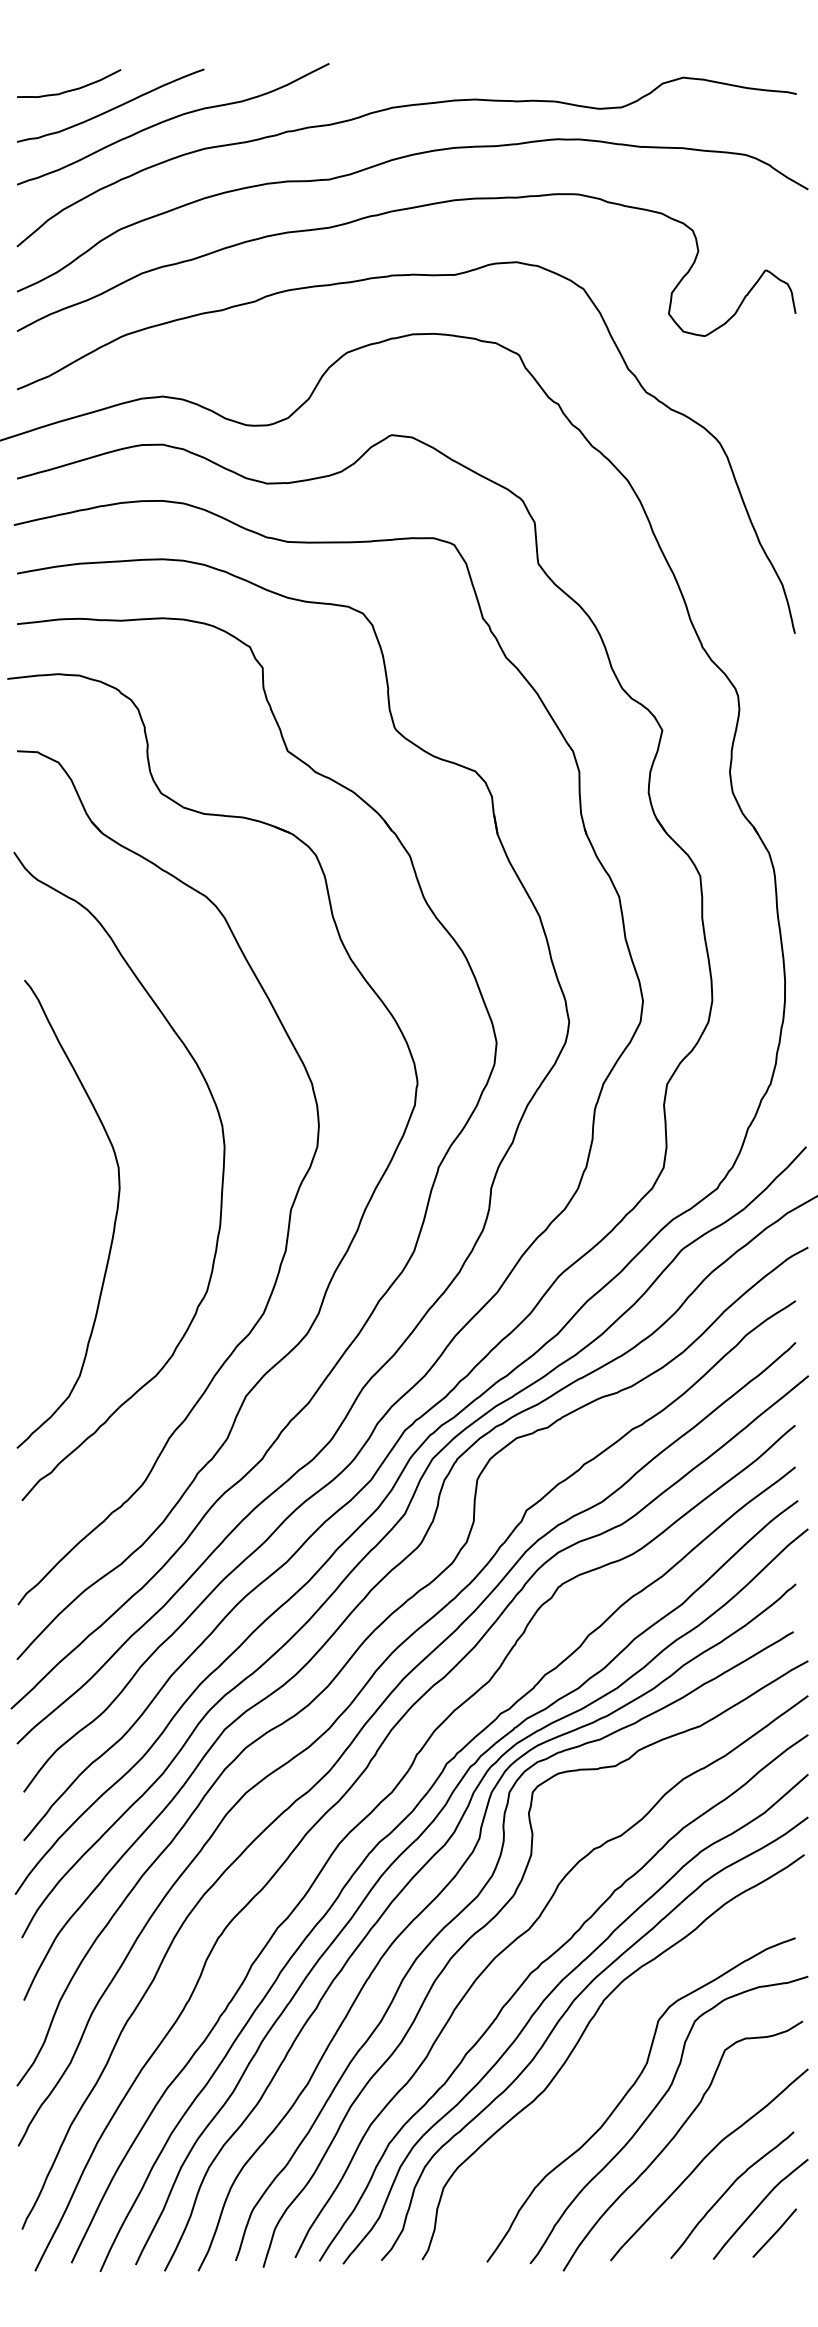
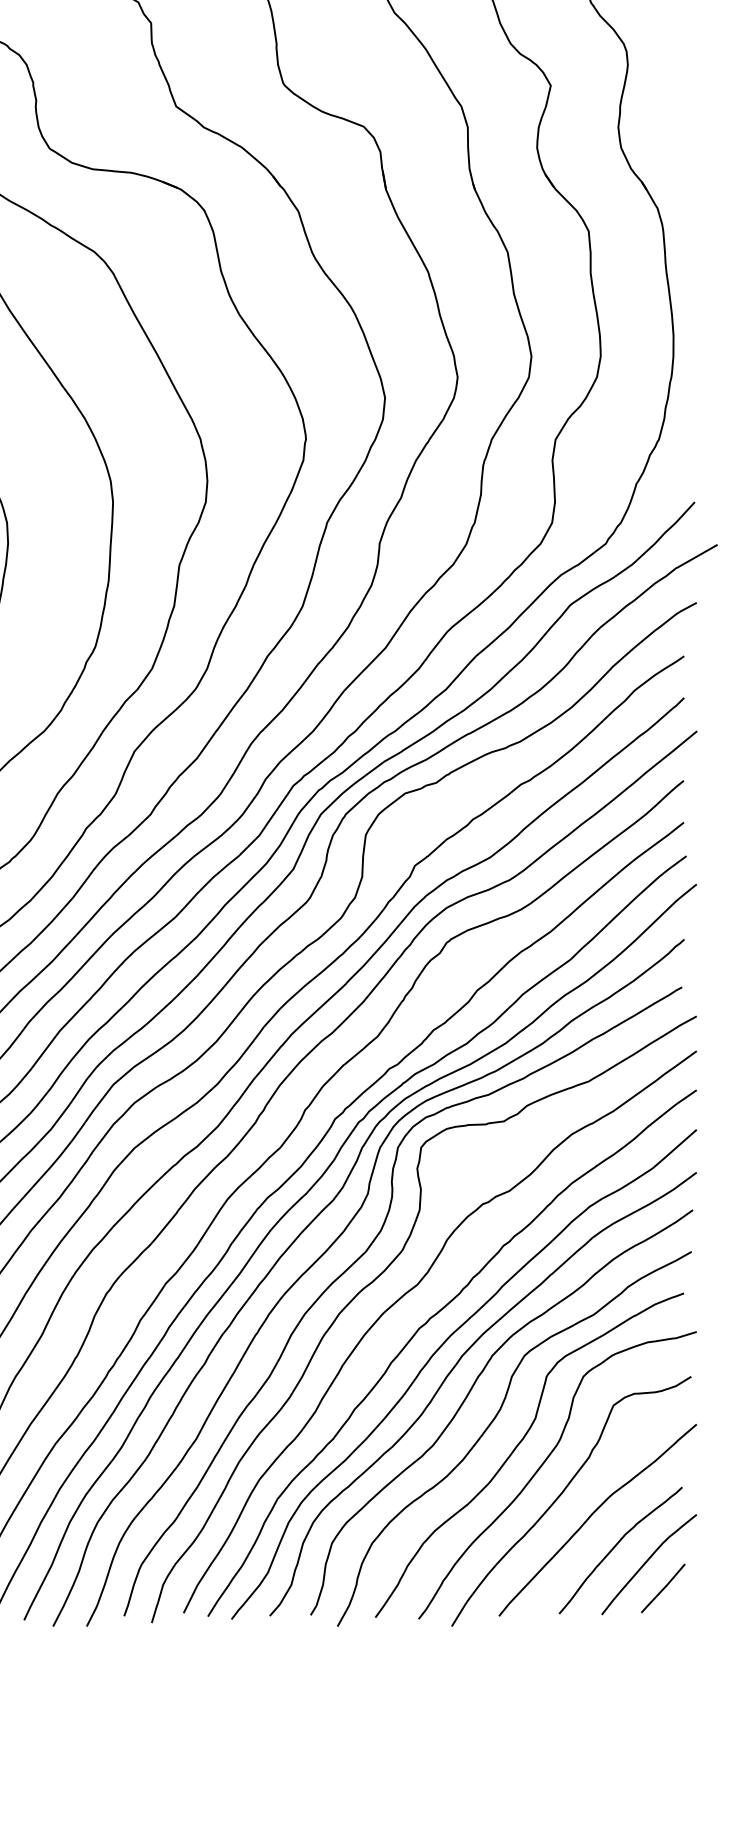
curve: (604, 2067) -> (492, 1422), added

